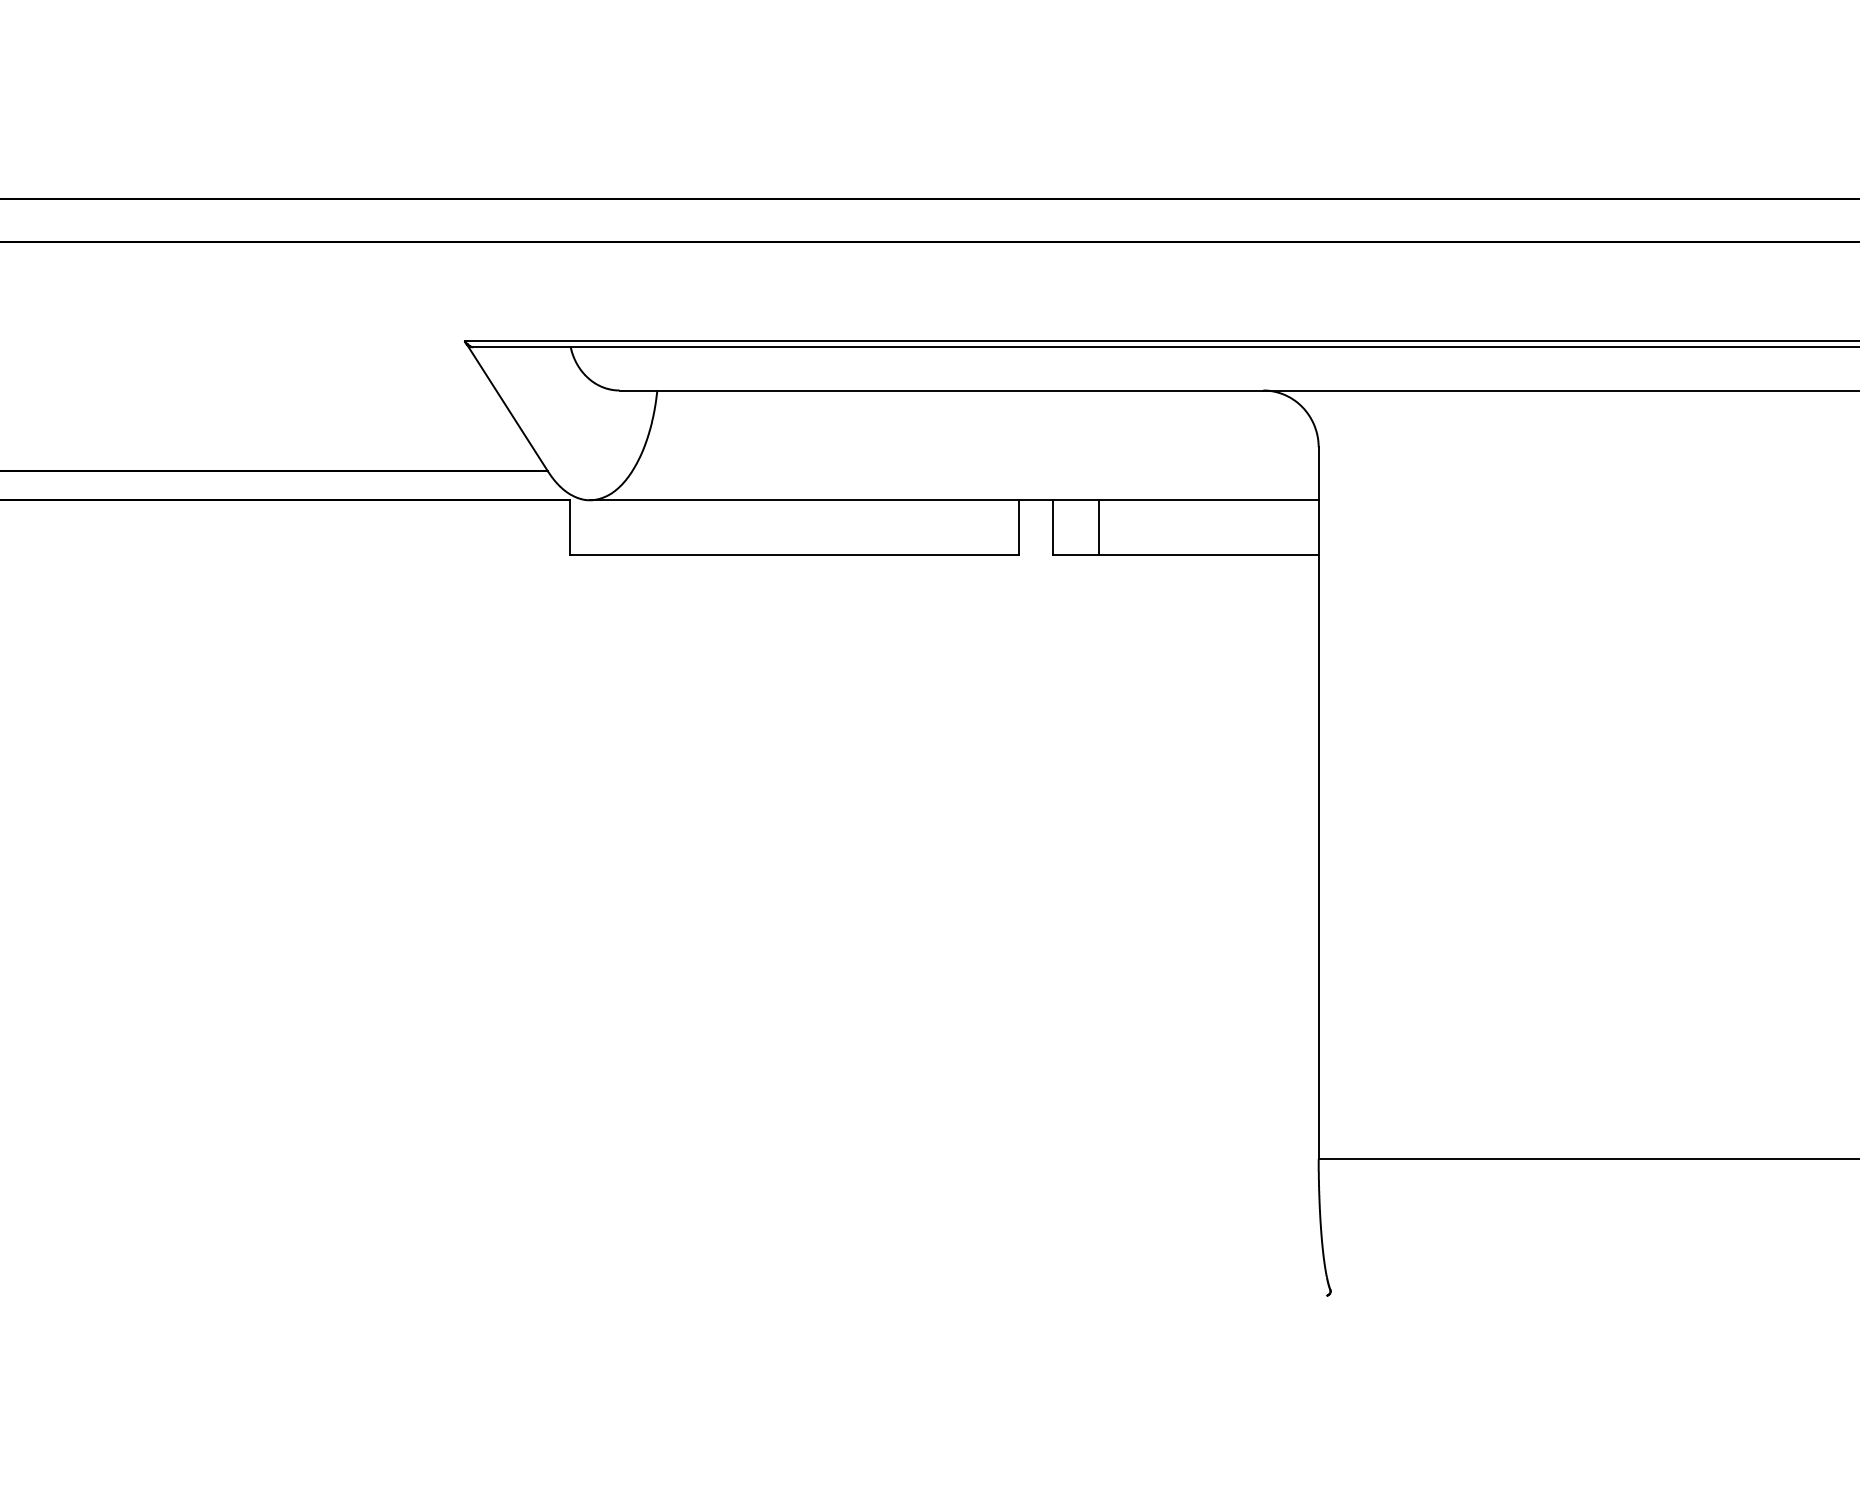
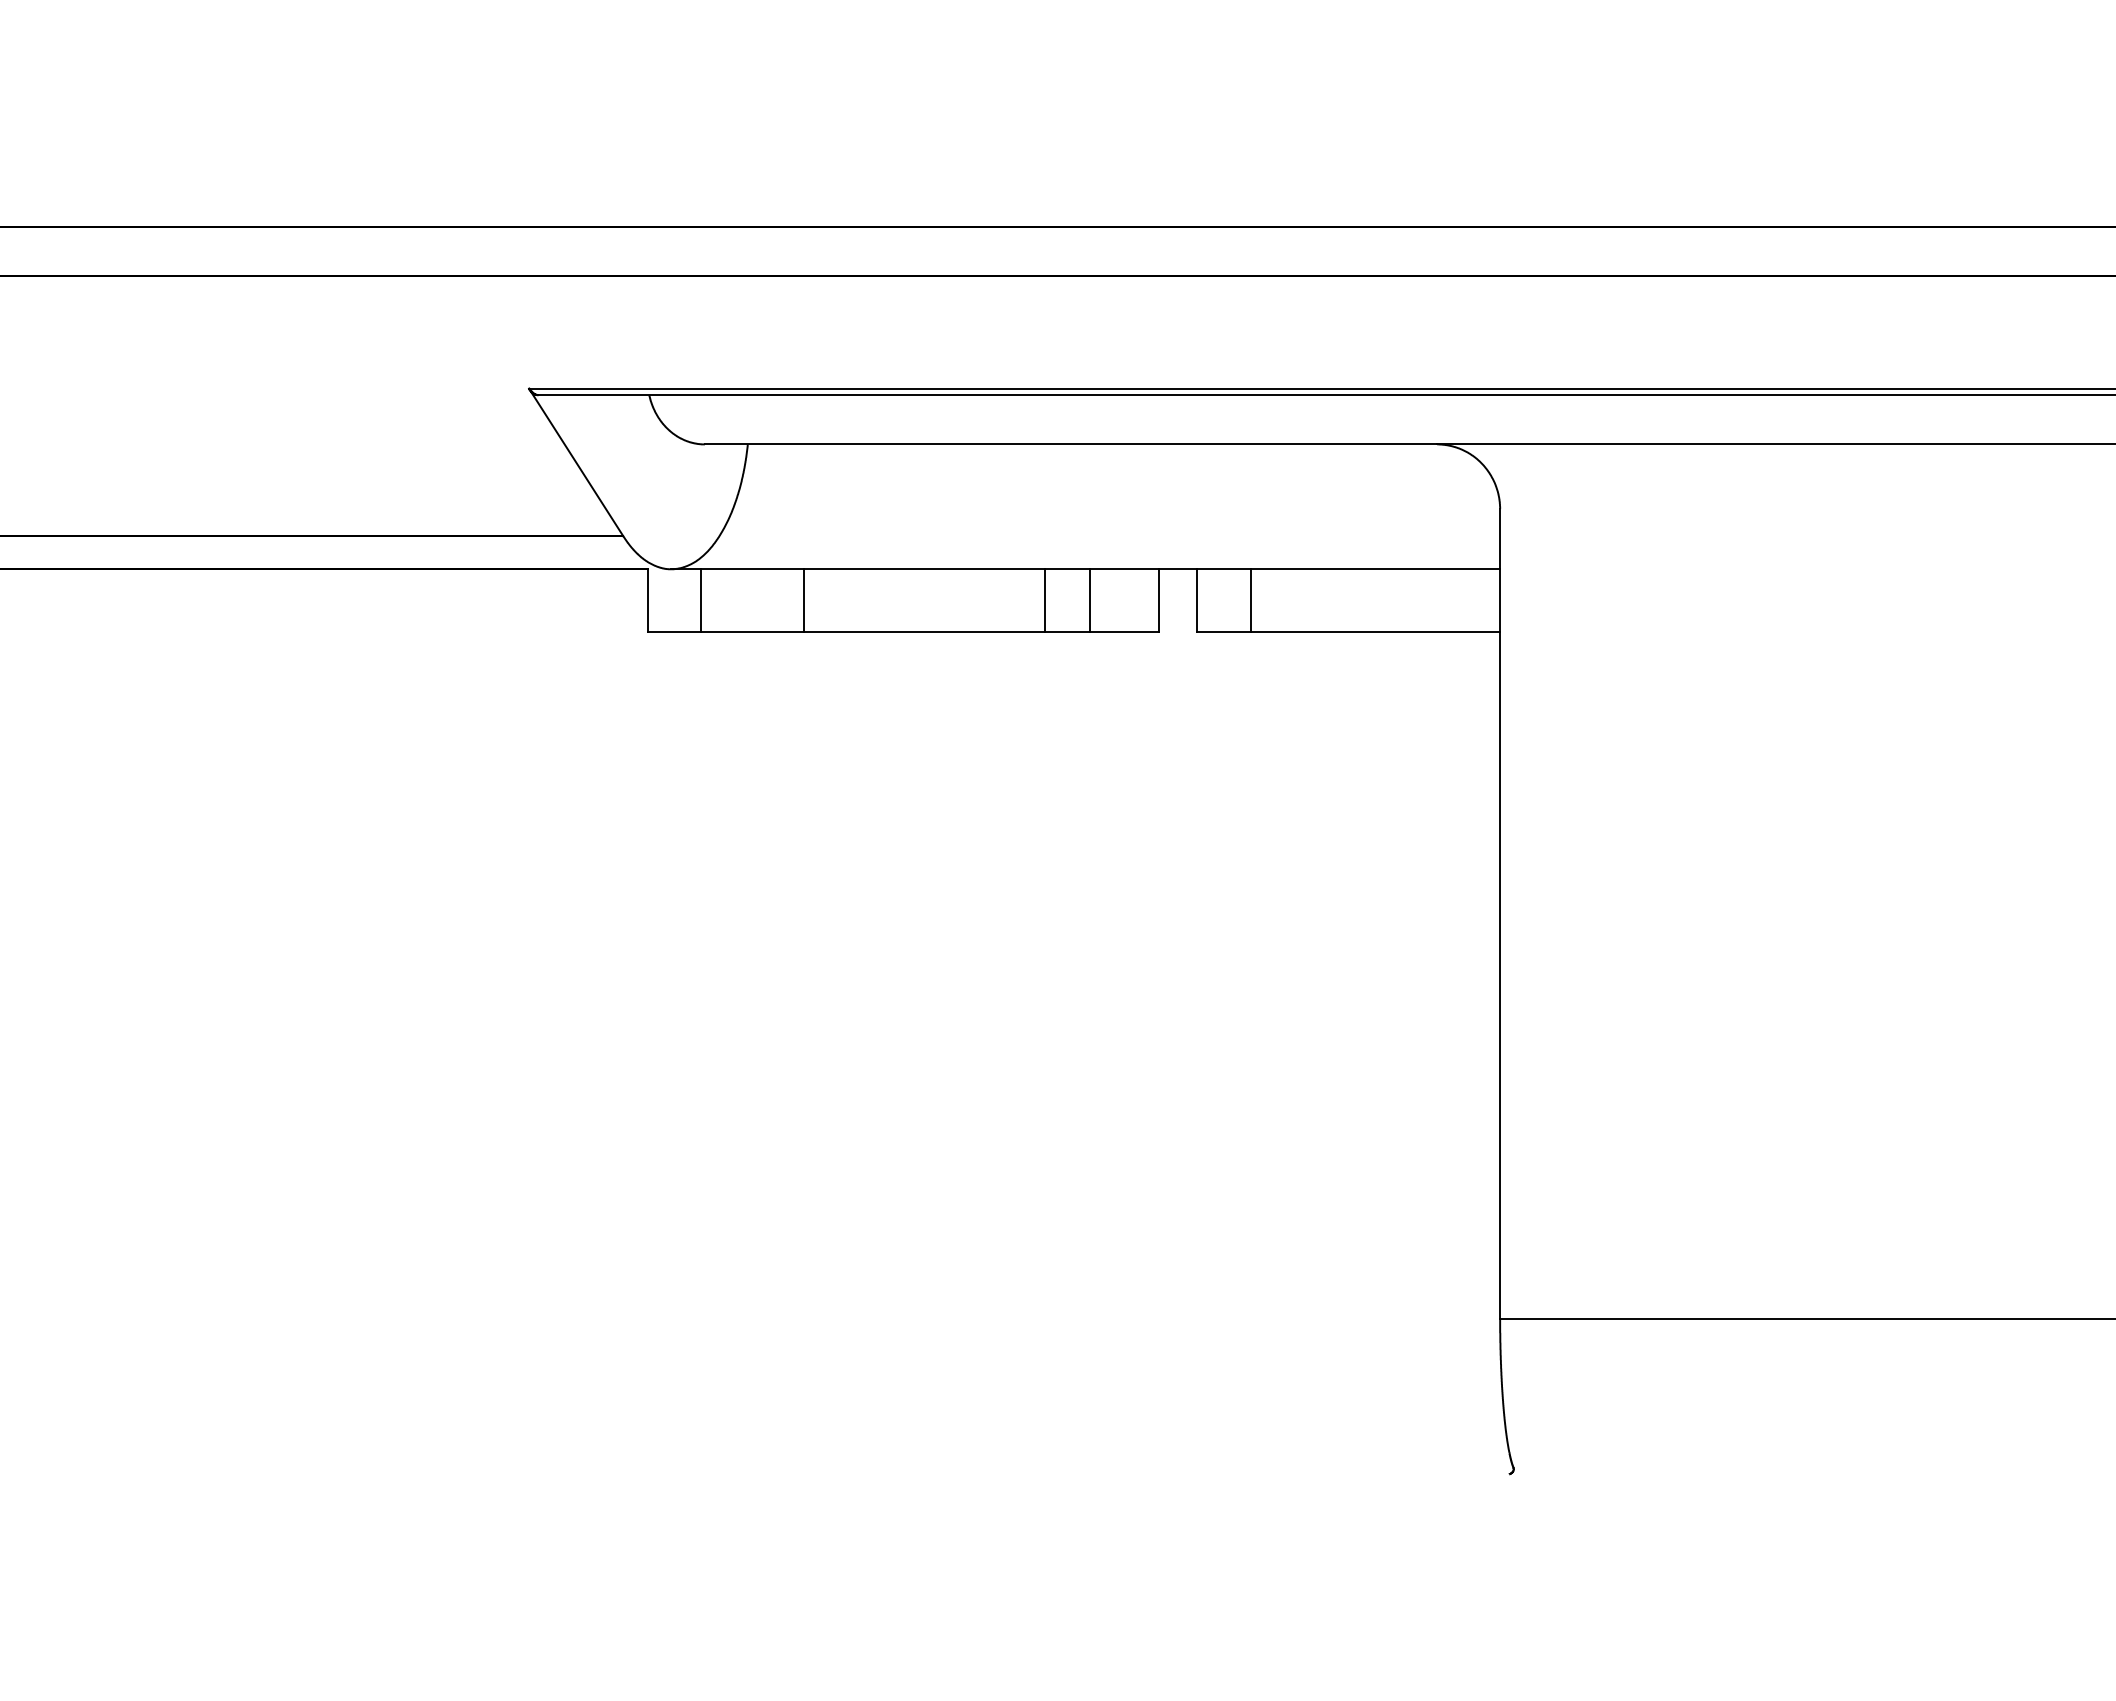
line: (616, 527) -> (701, 600), added
line: (706, 527) -> (803, 600), added
line: (918, 527) -> (1044, 600), added
line: (958, 527) -> (1090, 600), added

